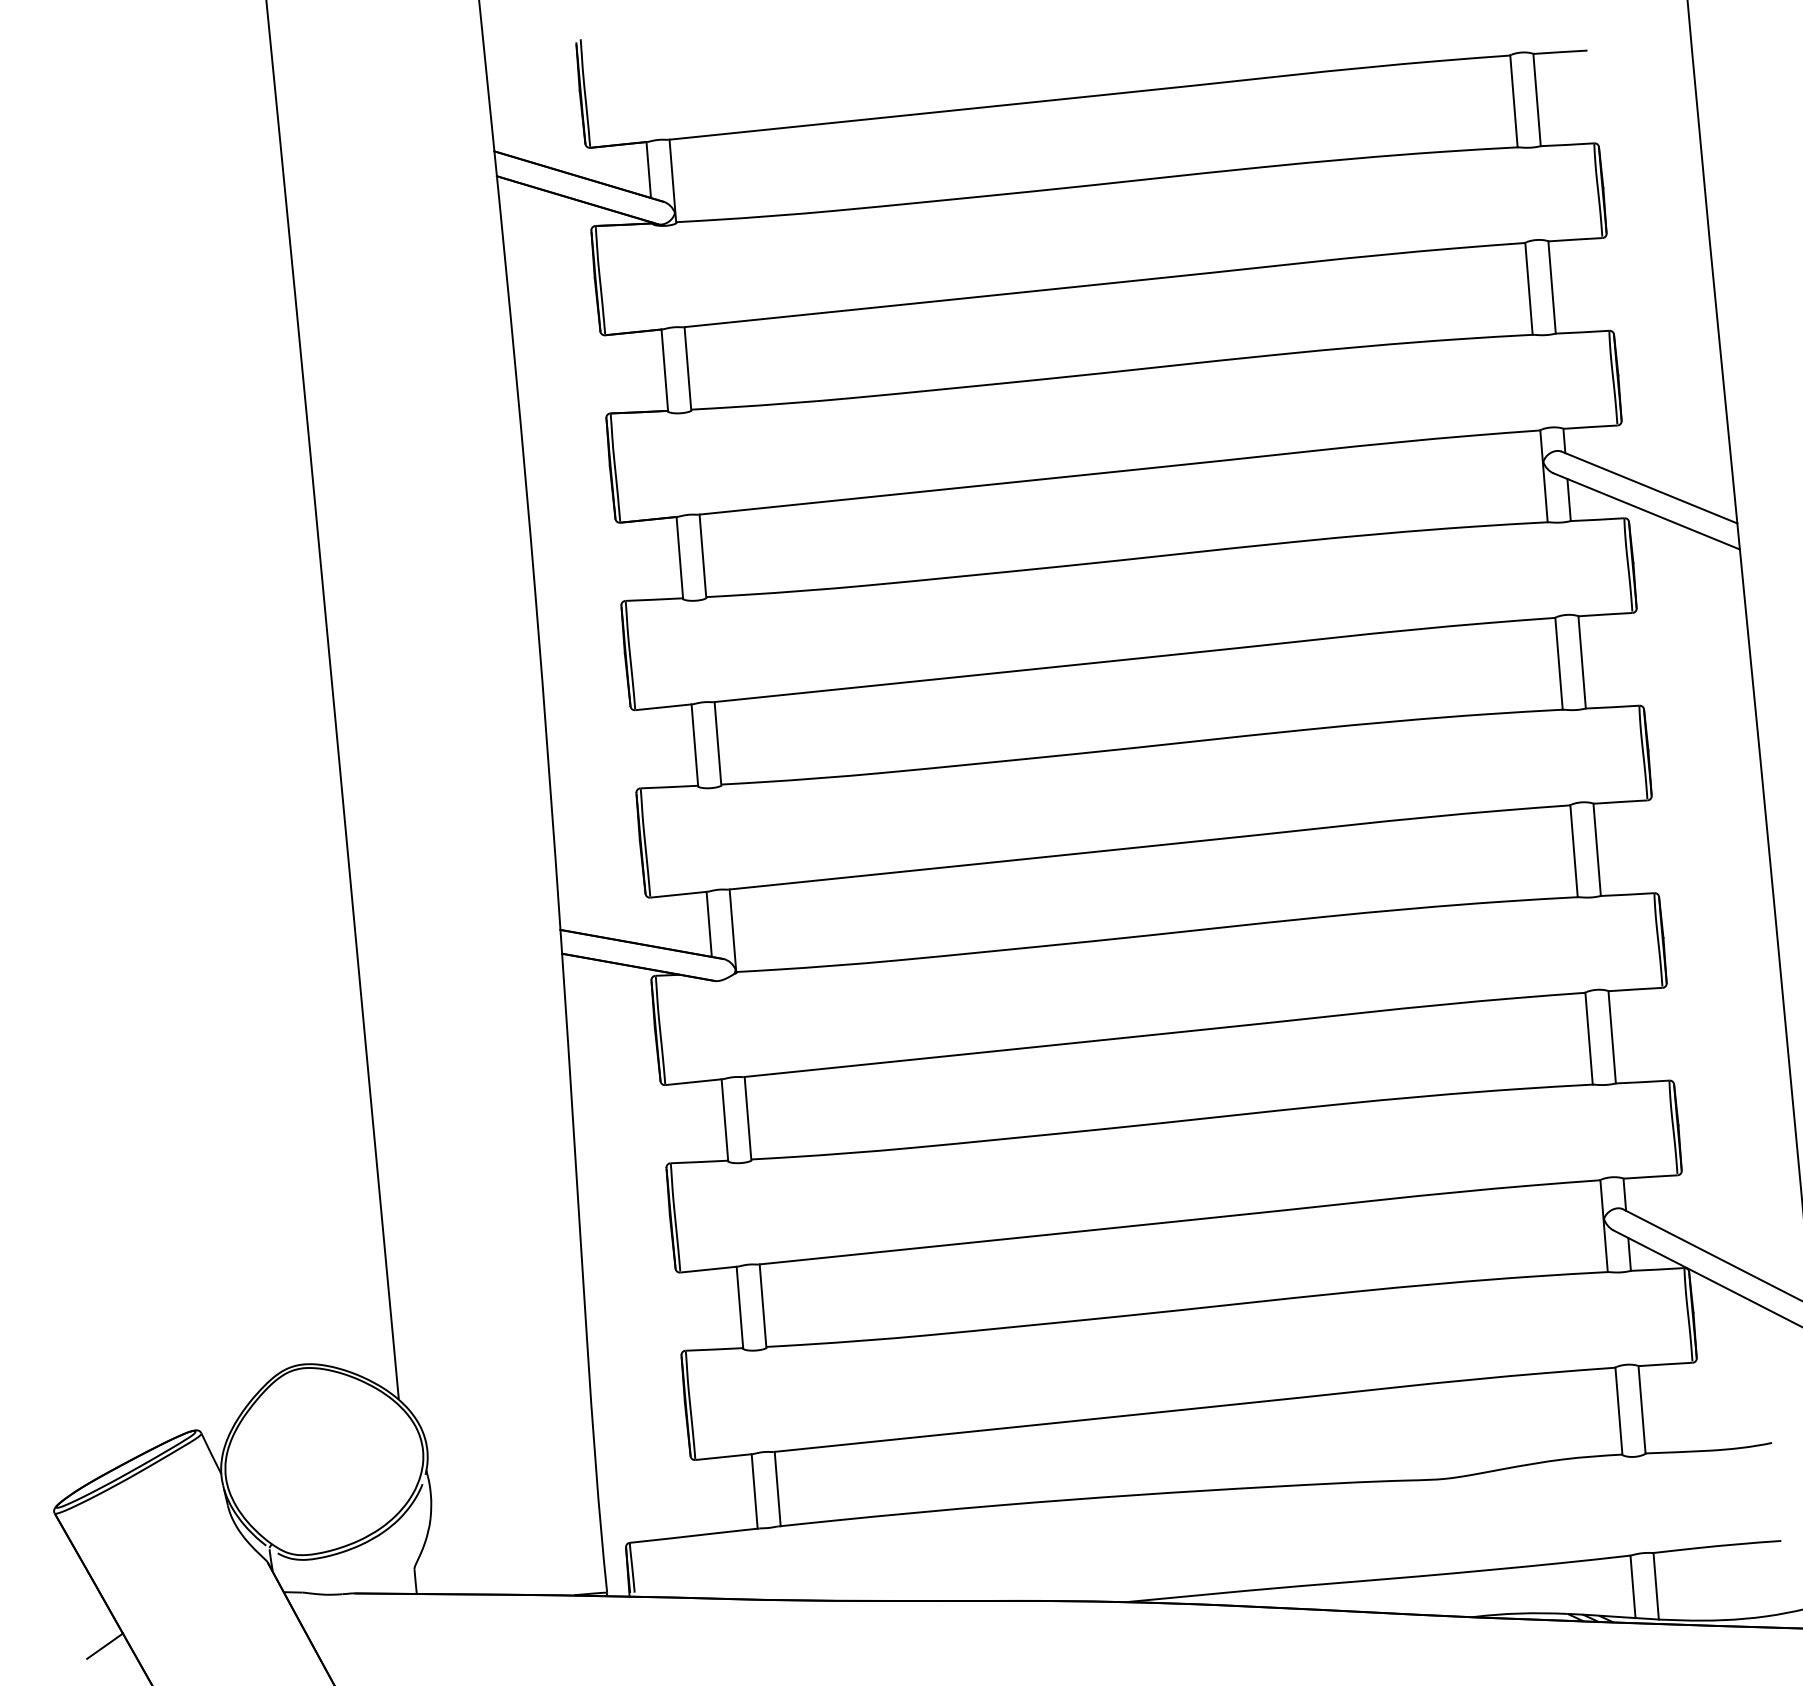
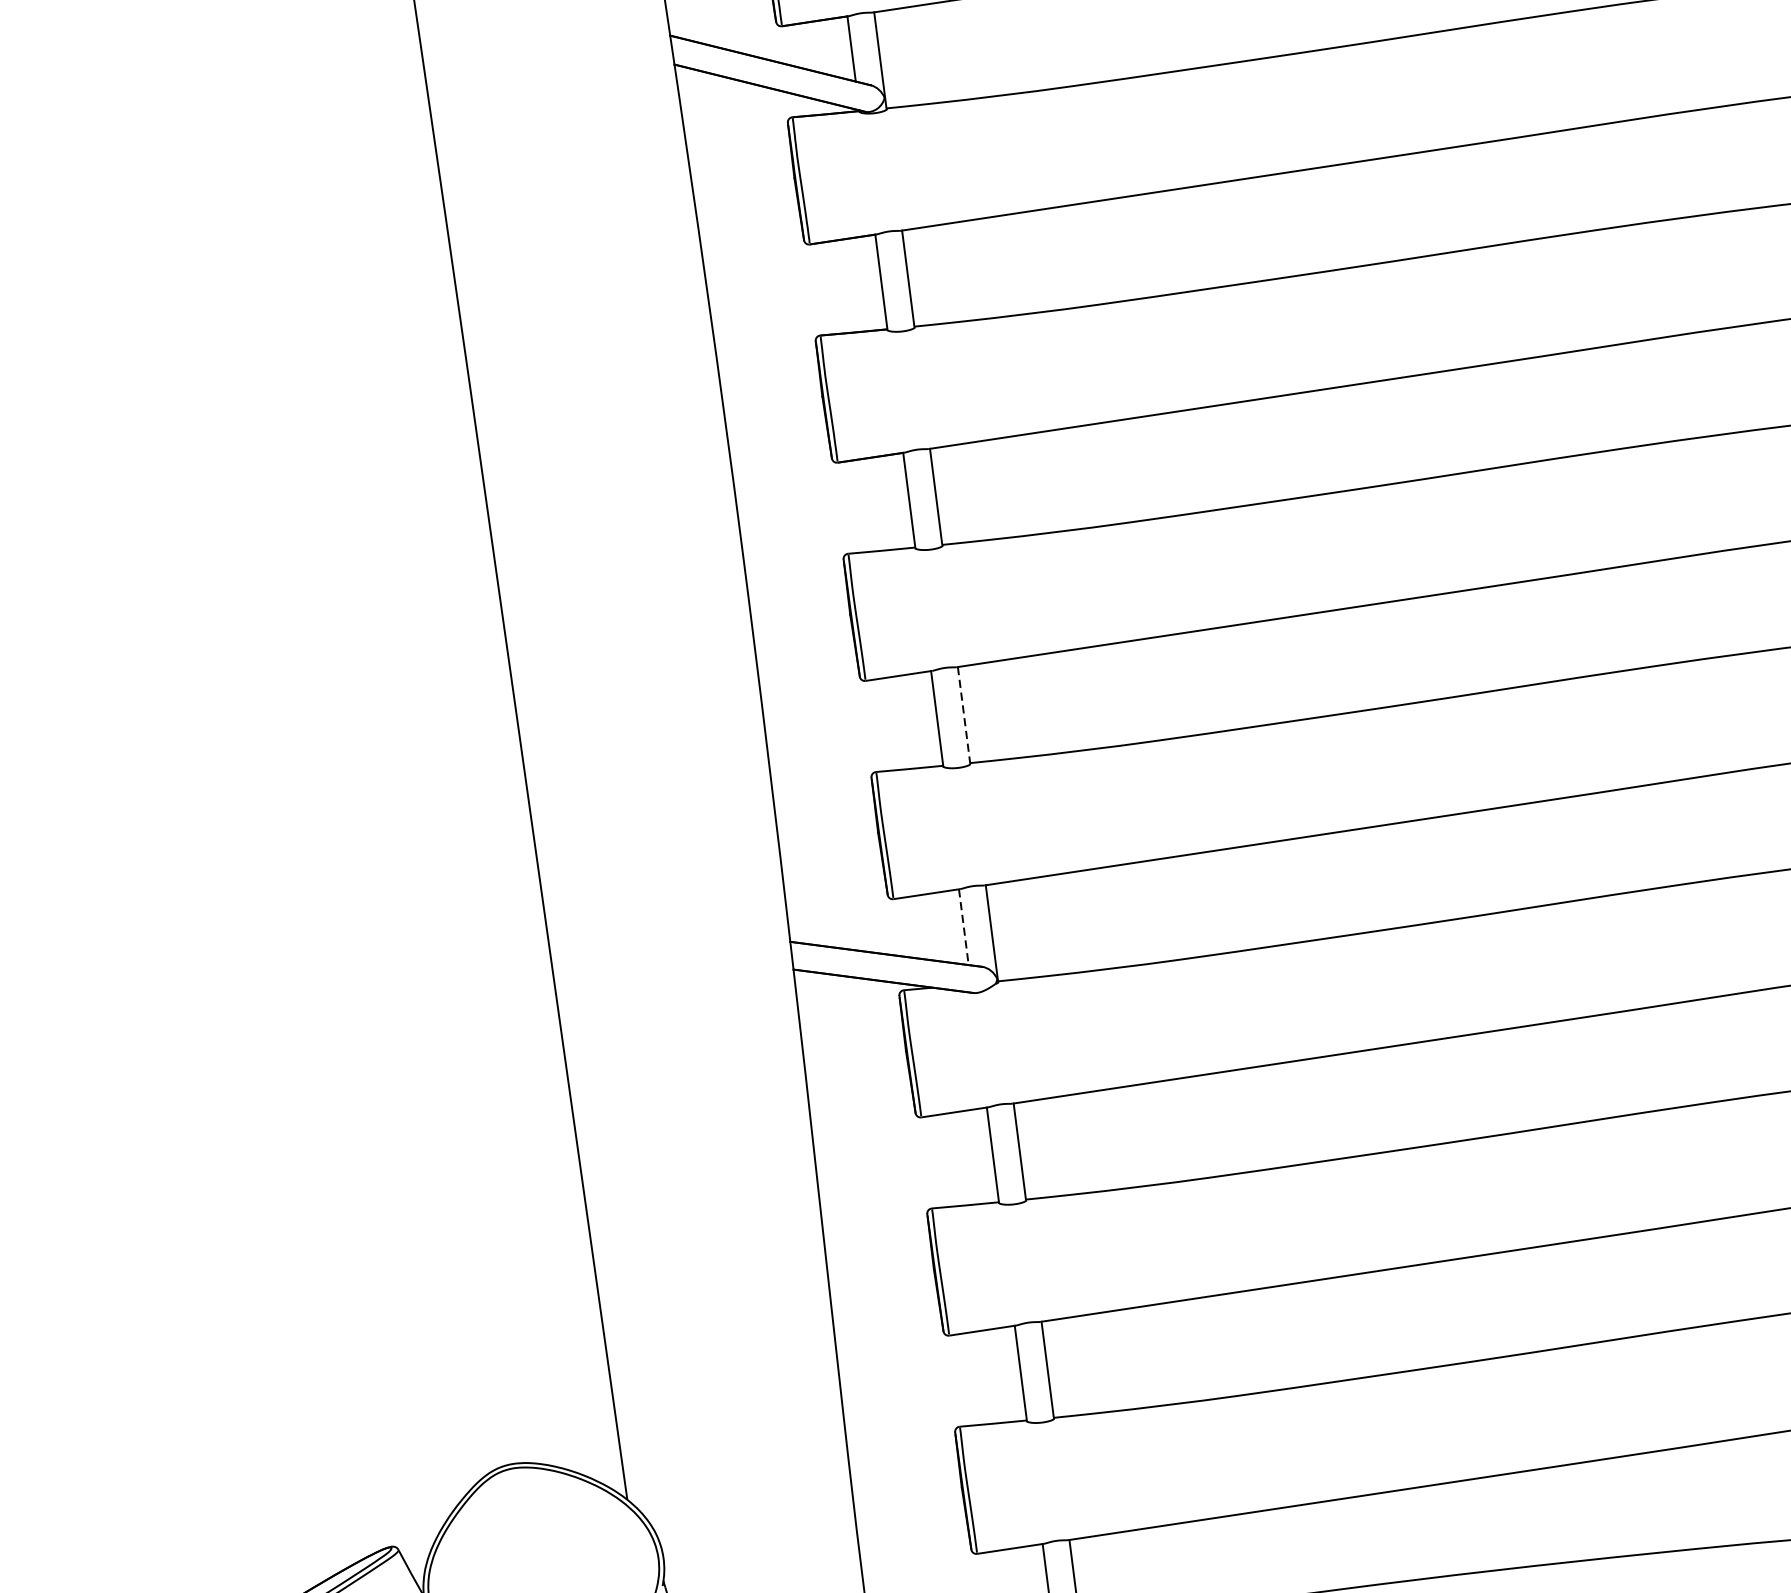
line: (717, 743) -> (963, 715), solid -> dashed
line: (709, 924) -> (964, 927), solid -> dashed

